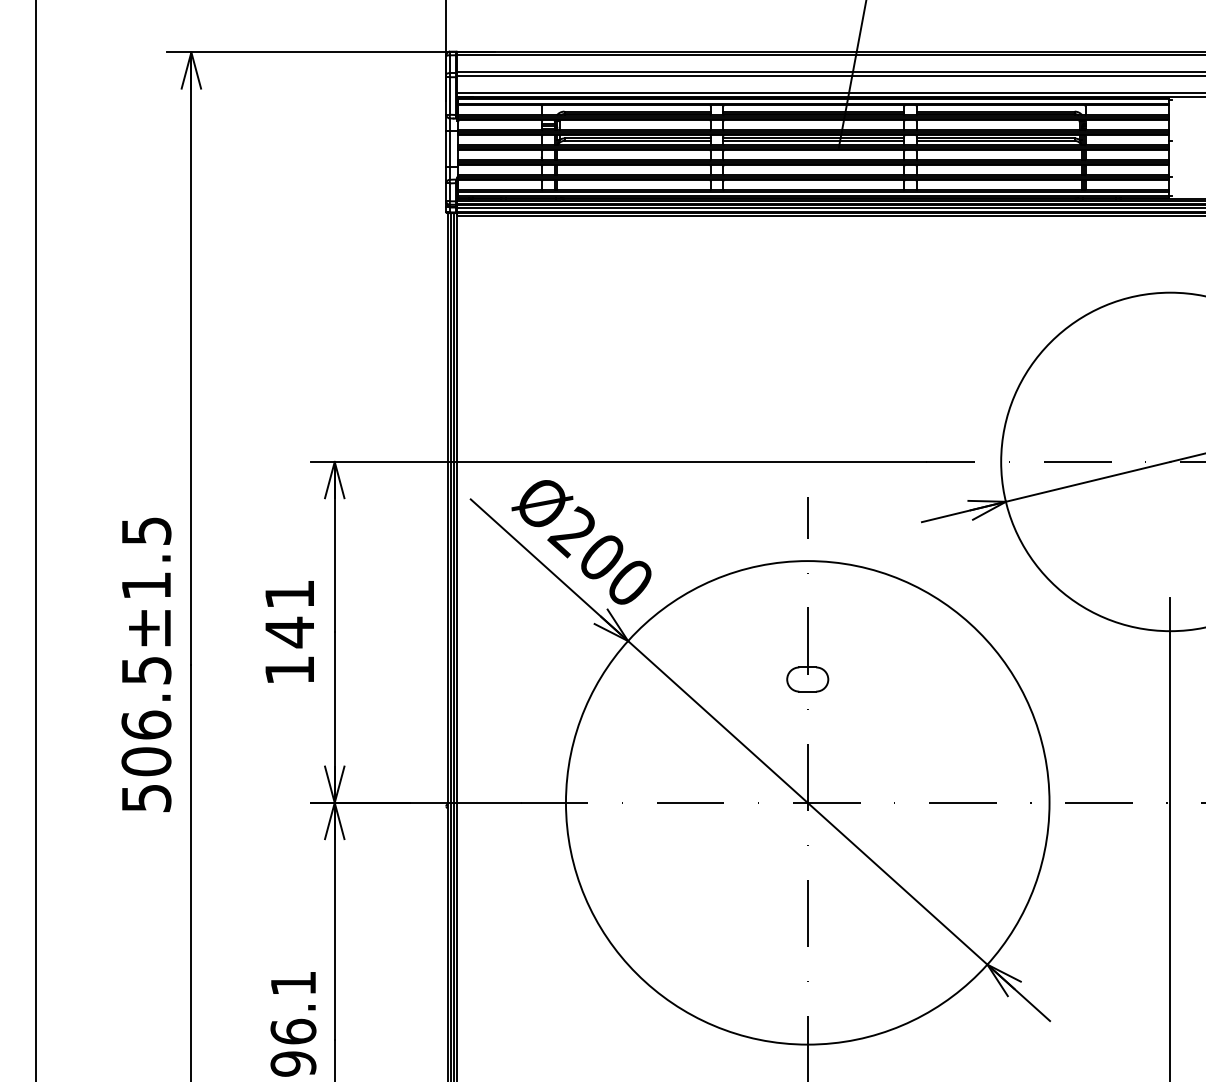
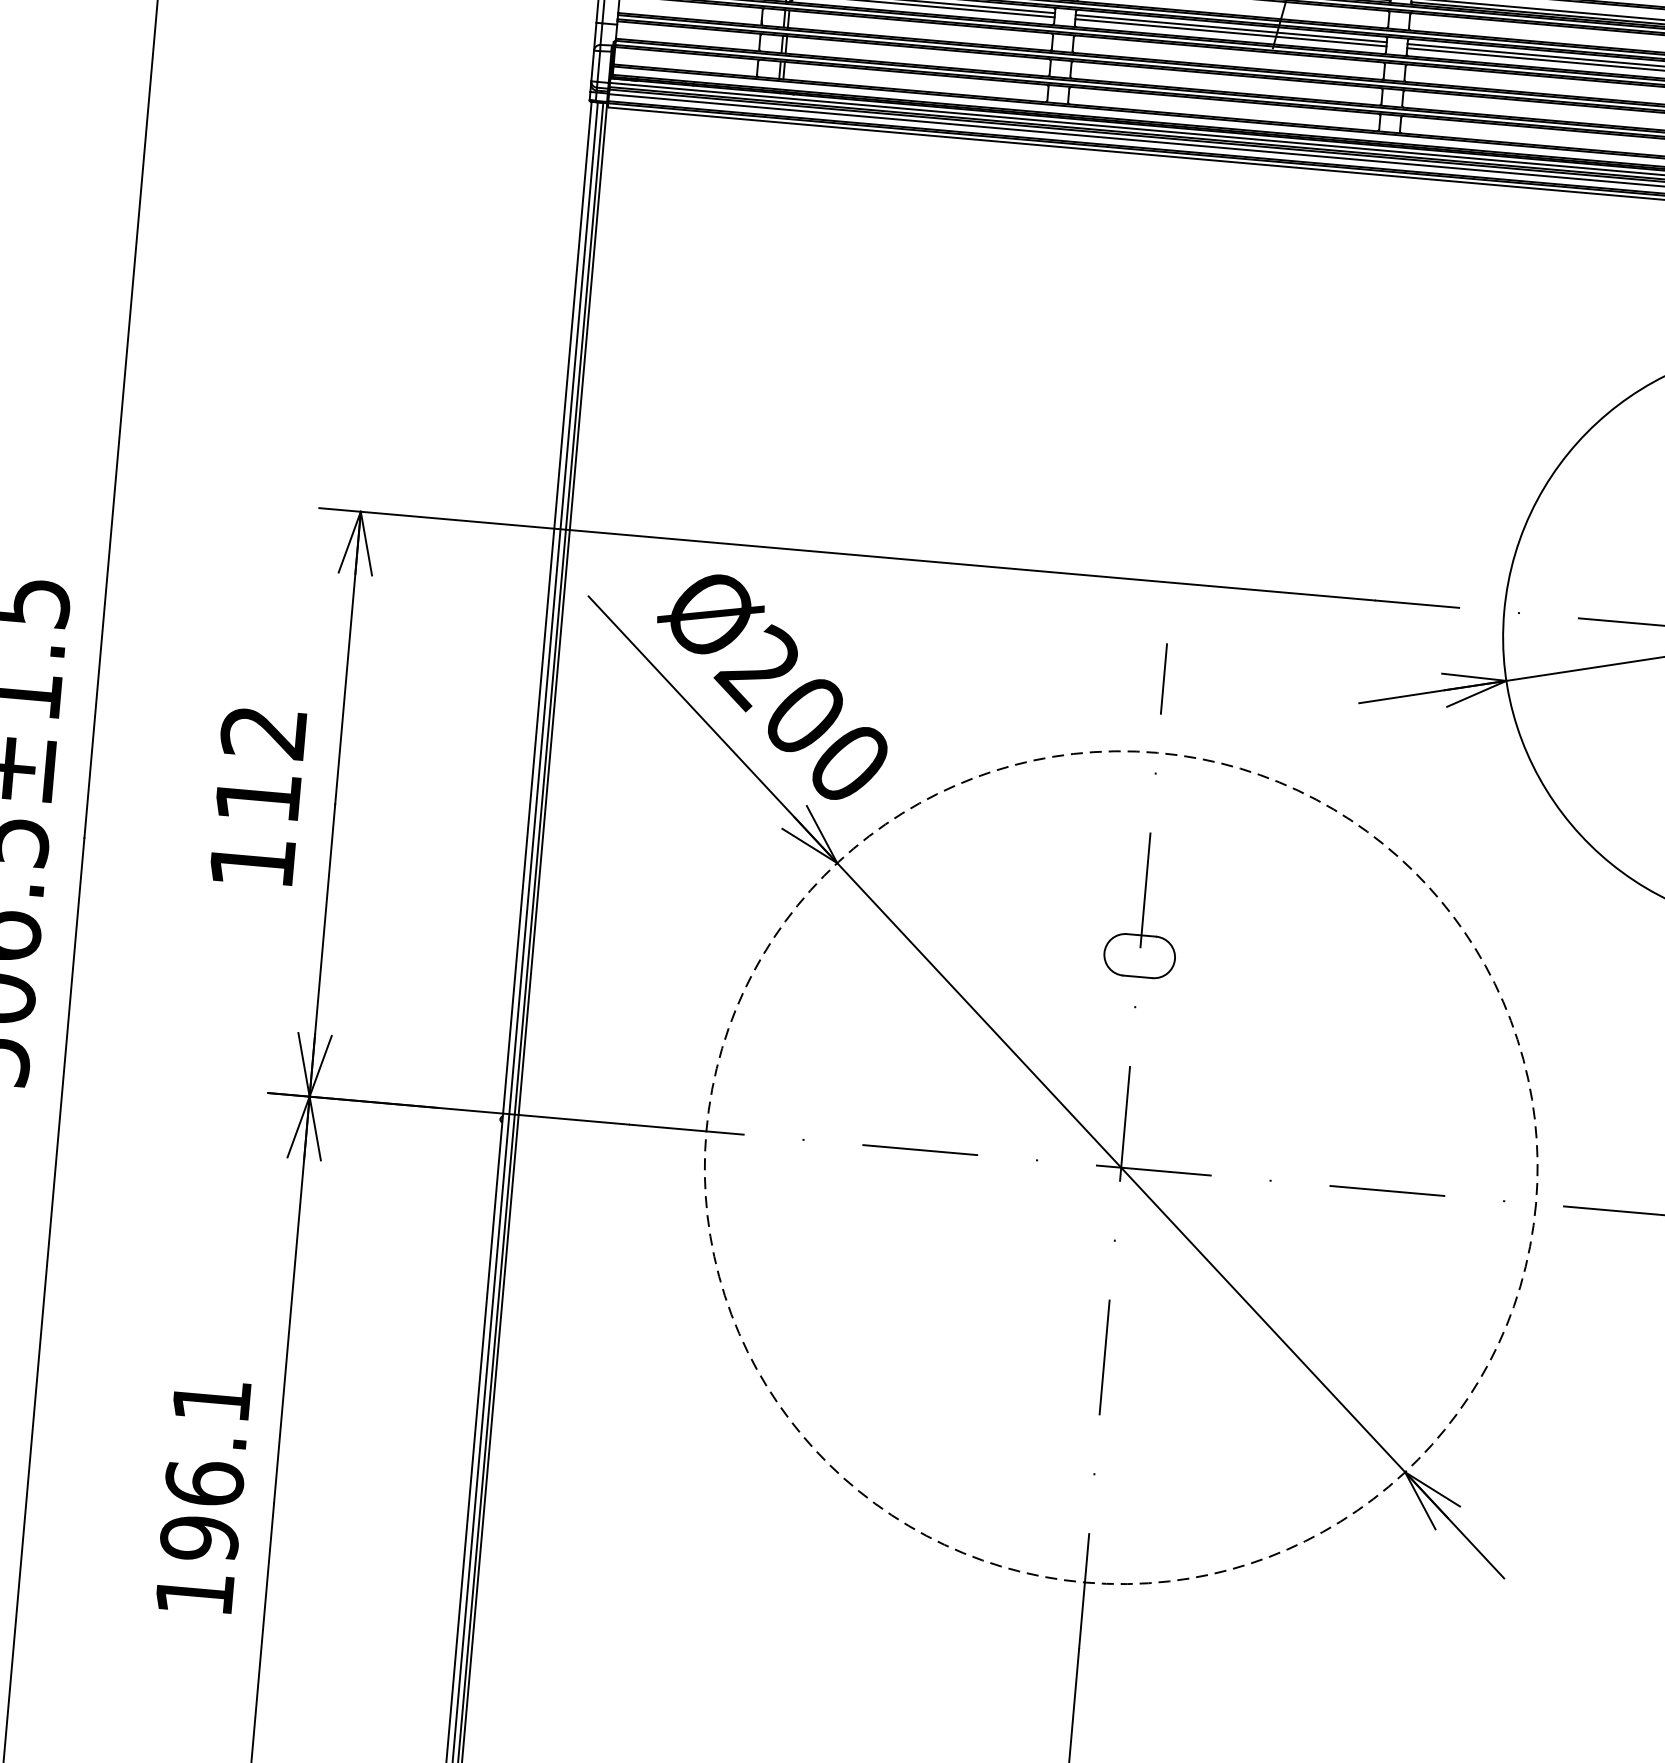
text: (288, 614) -> (258, 766), 141 -> 112
circle: (807, 802) -> (1120, 1167), solid -> dashed

